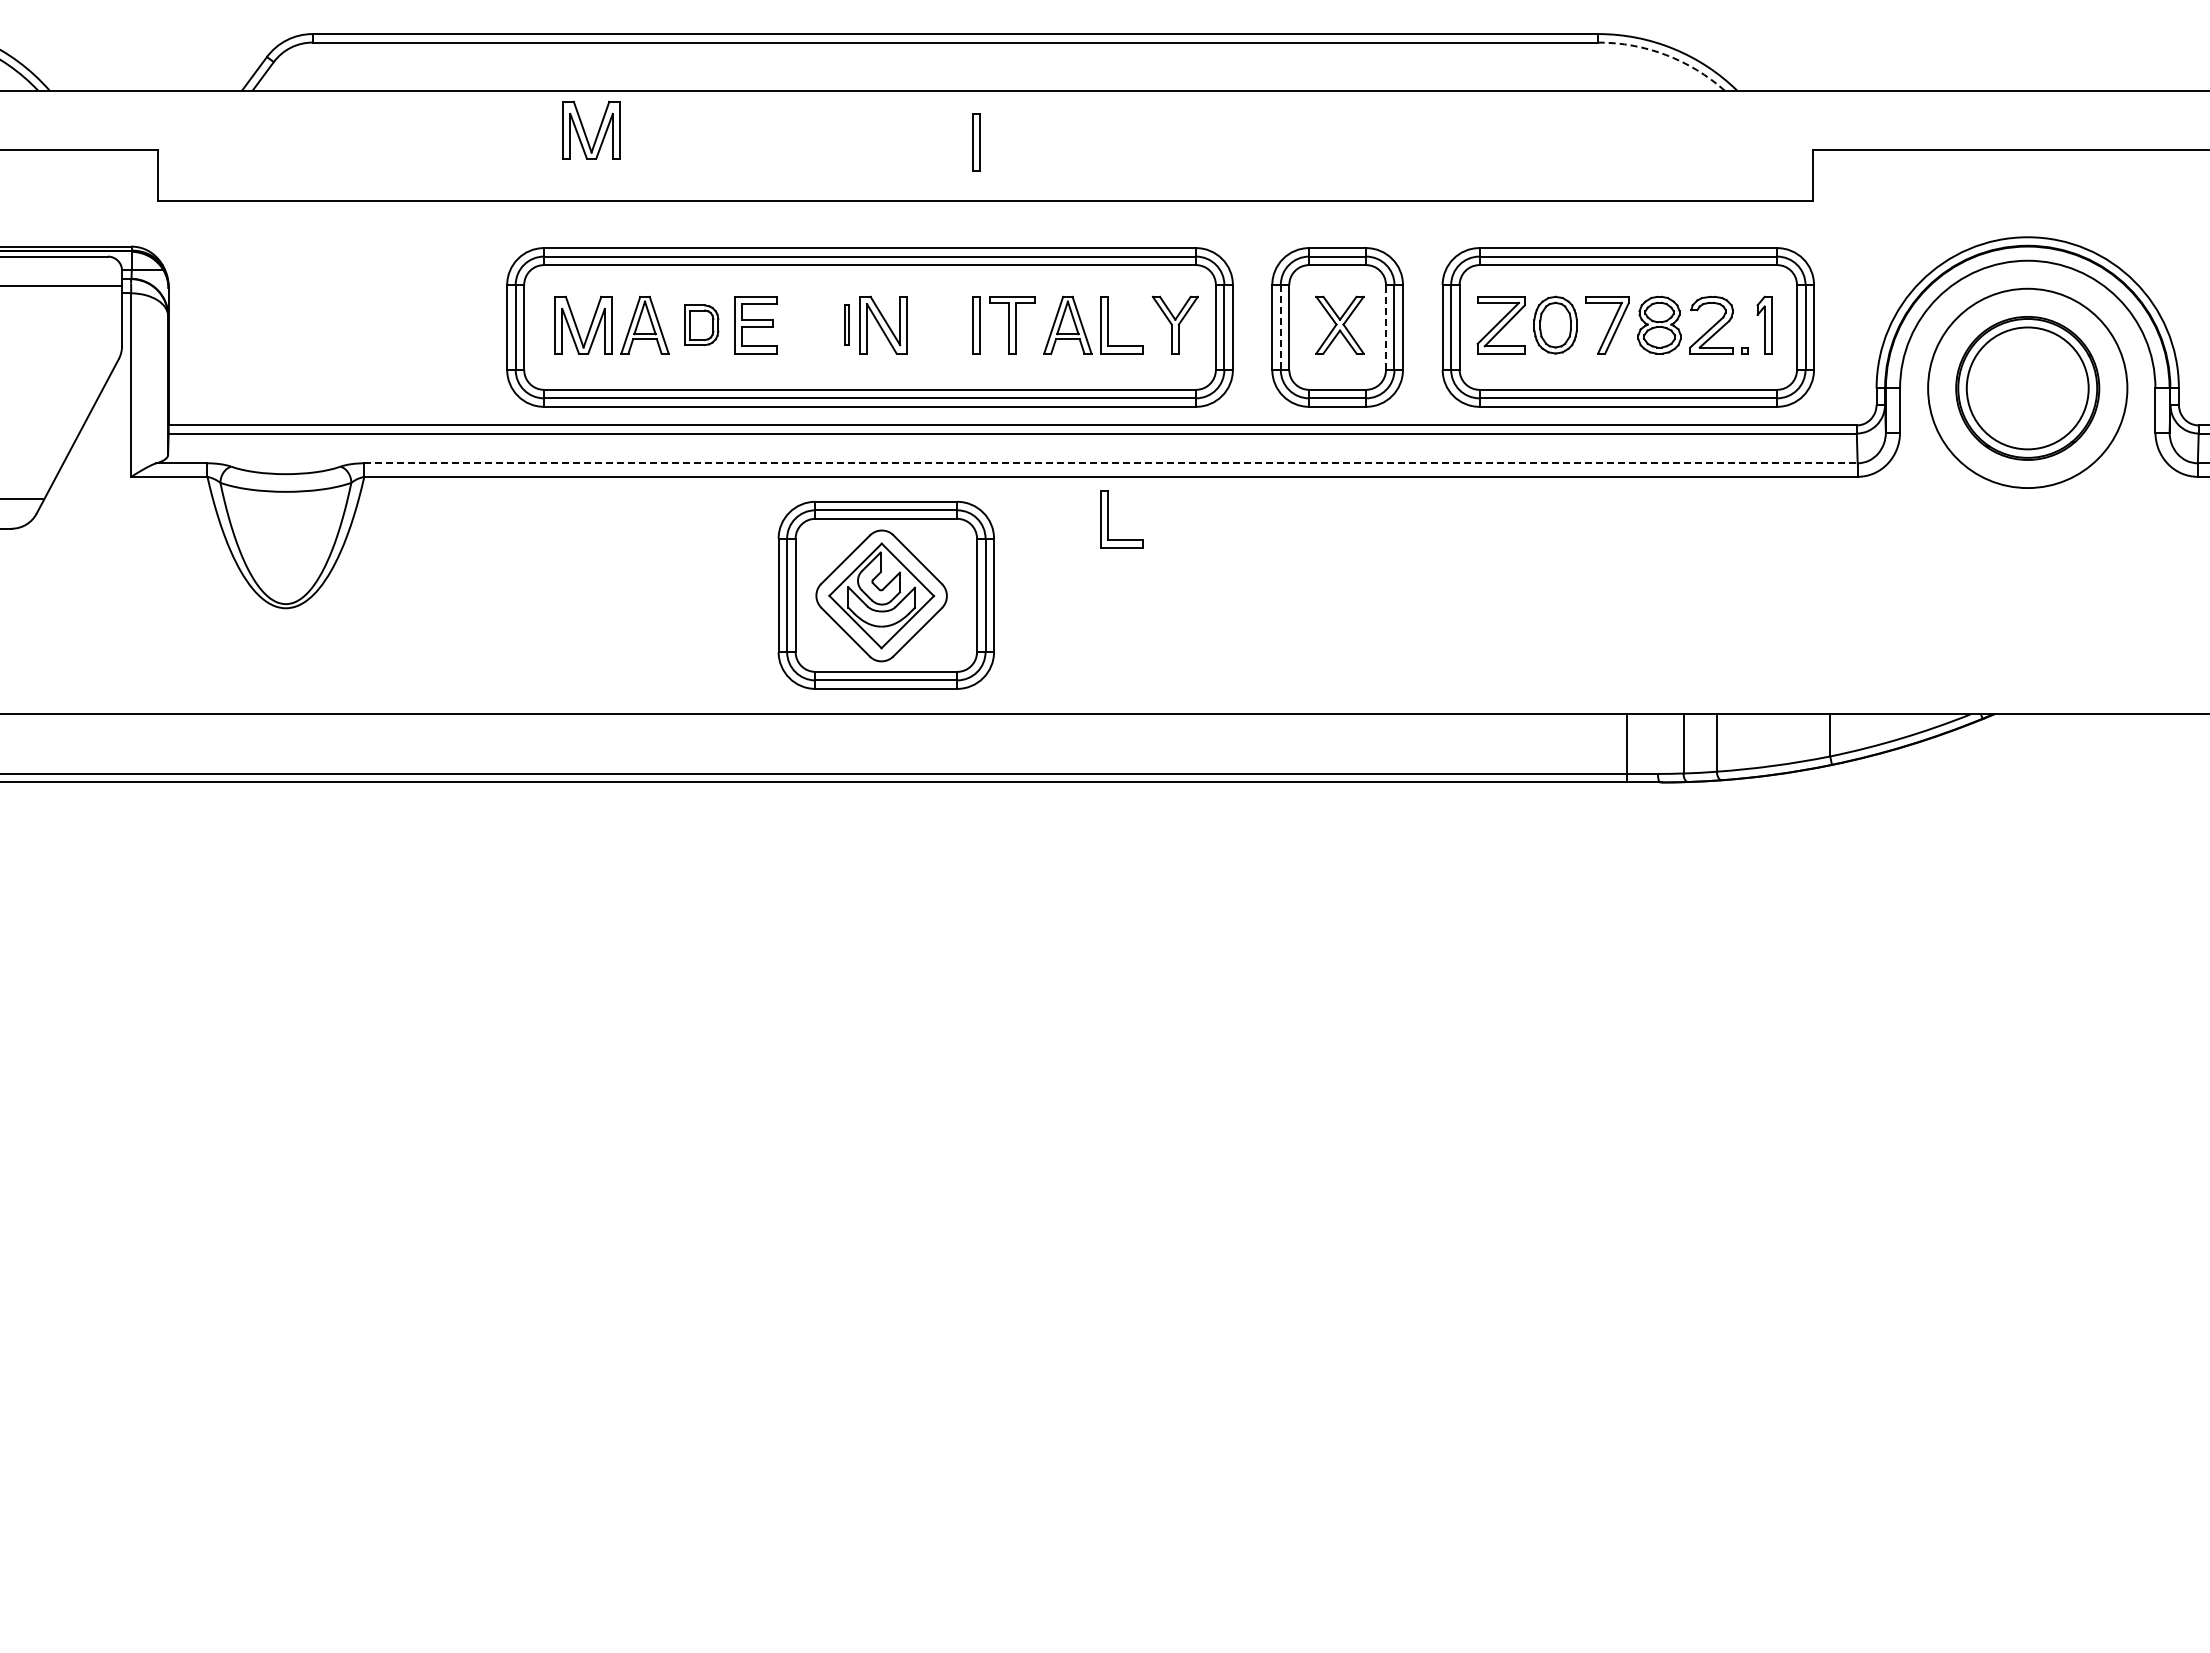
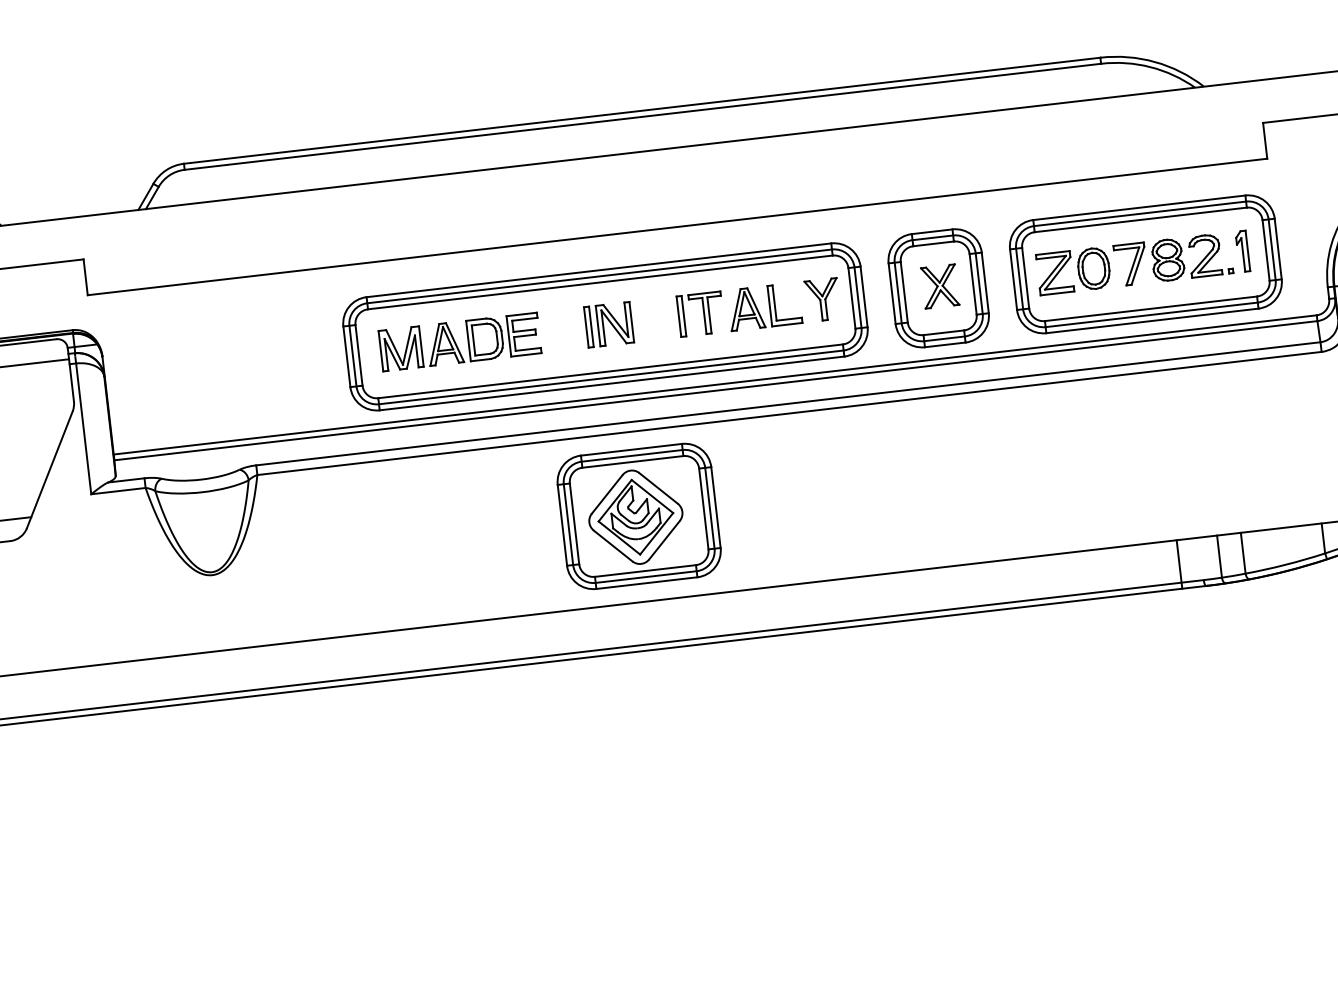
arc: (1666, 55) -> (1150, 67), dashed -> solid
part: (585, 131) -> (386, 210), removed
part: (976, 142) -> (666, 186), removed
part: (701, 325) -> (485, 339), size x1.43
part: (846, 325) -> (588, 327), size x1.43
line: (1280, 327) -> (897, 293), dashed -> solid
line: (1385, 327) -> (972, 284), dashed -> solid
line: (1110, 463) -> (788, 404), dashed -> solid
part: (1108, 519) -> (791, 444), removed

